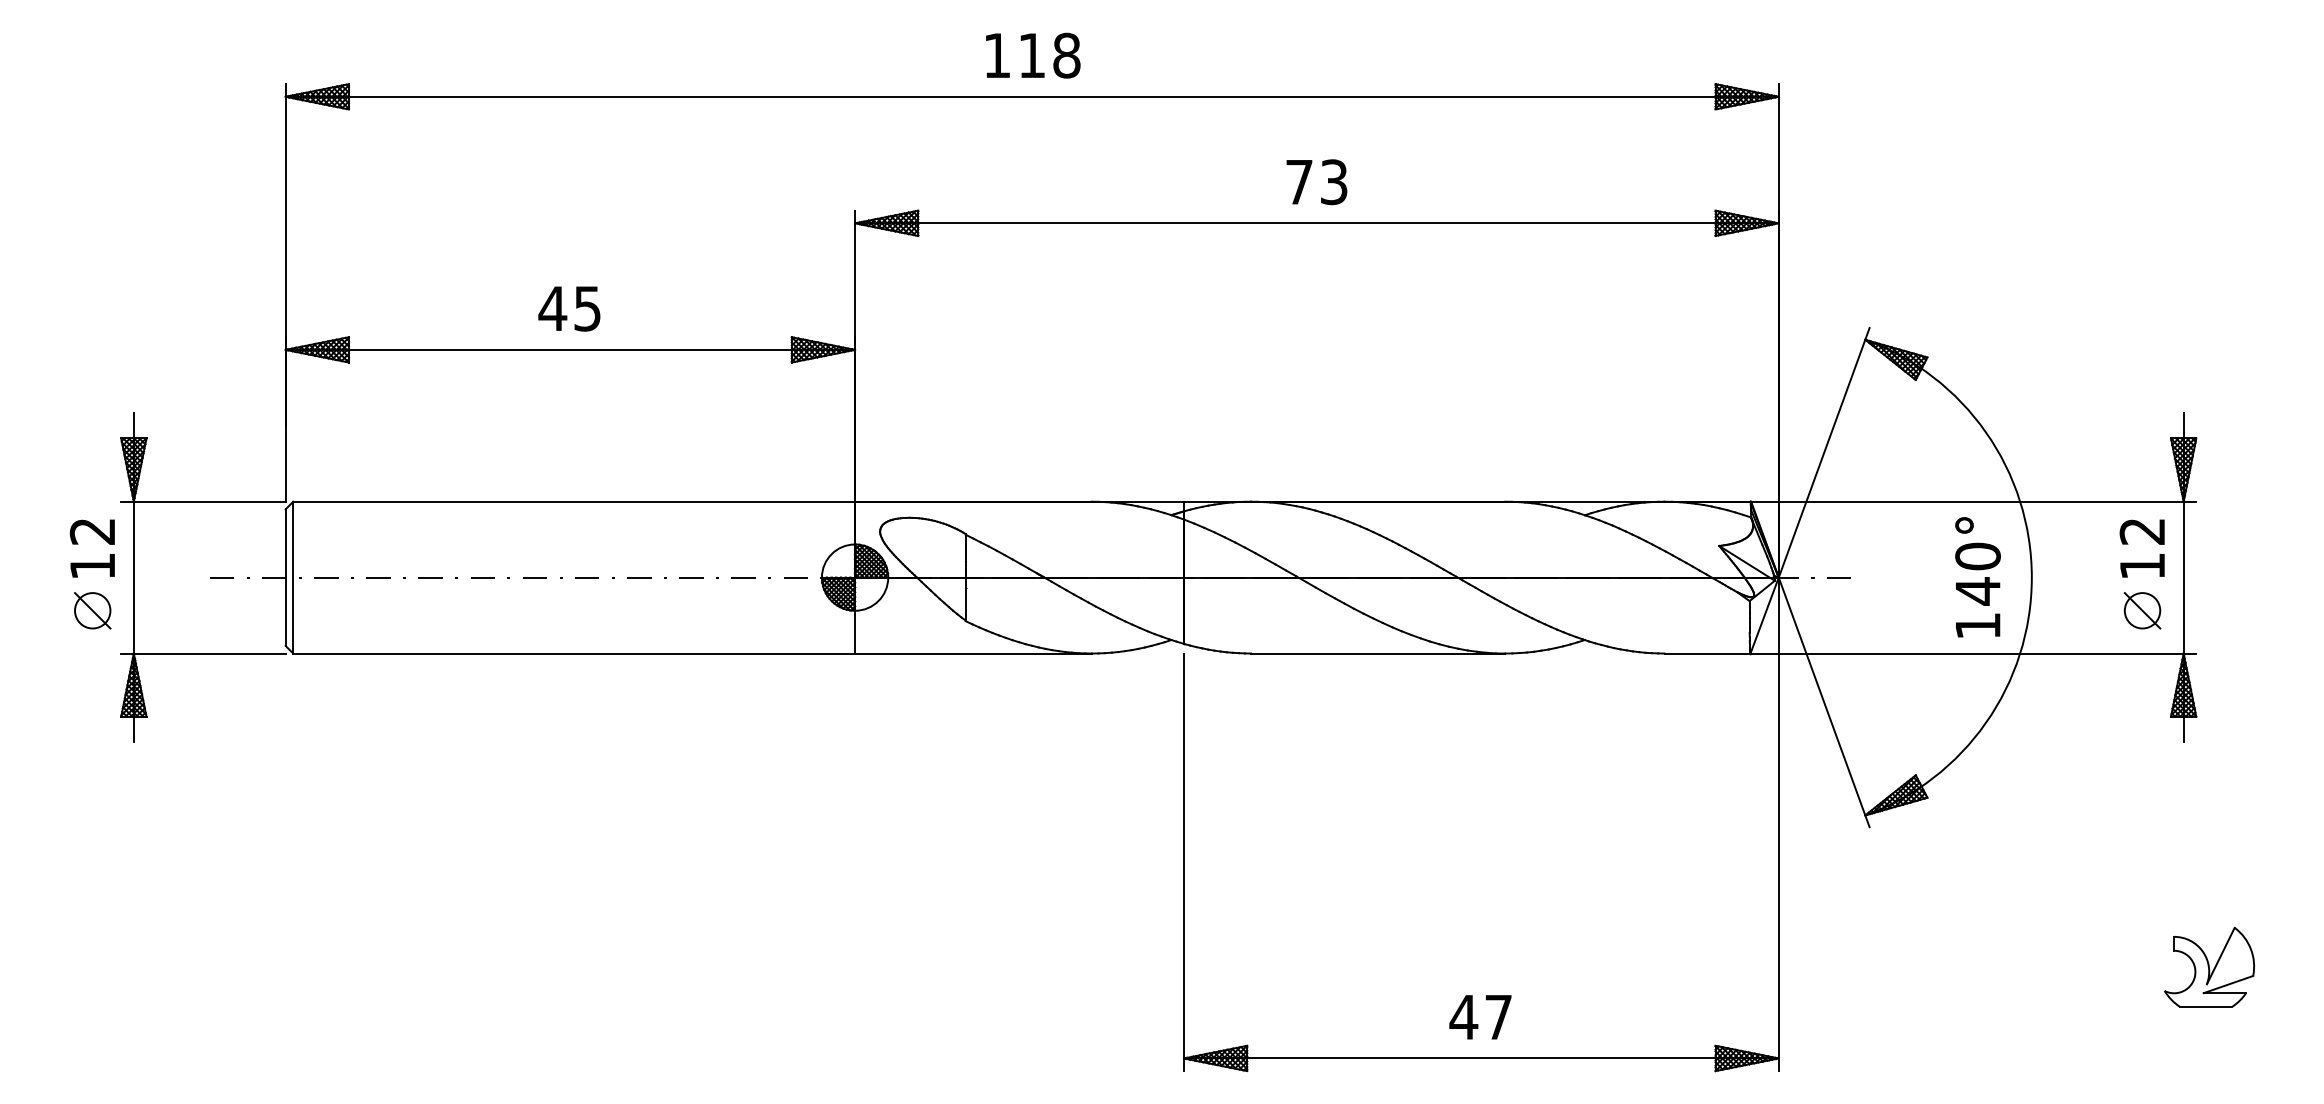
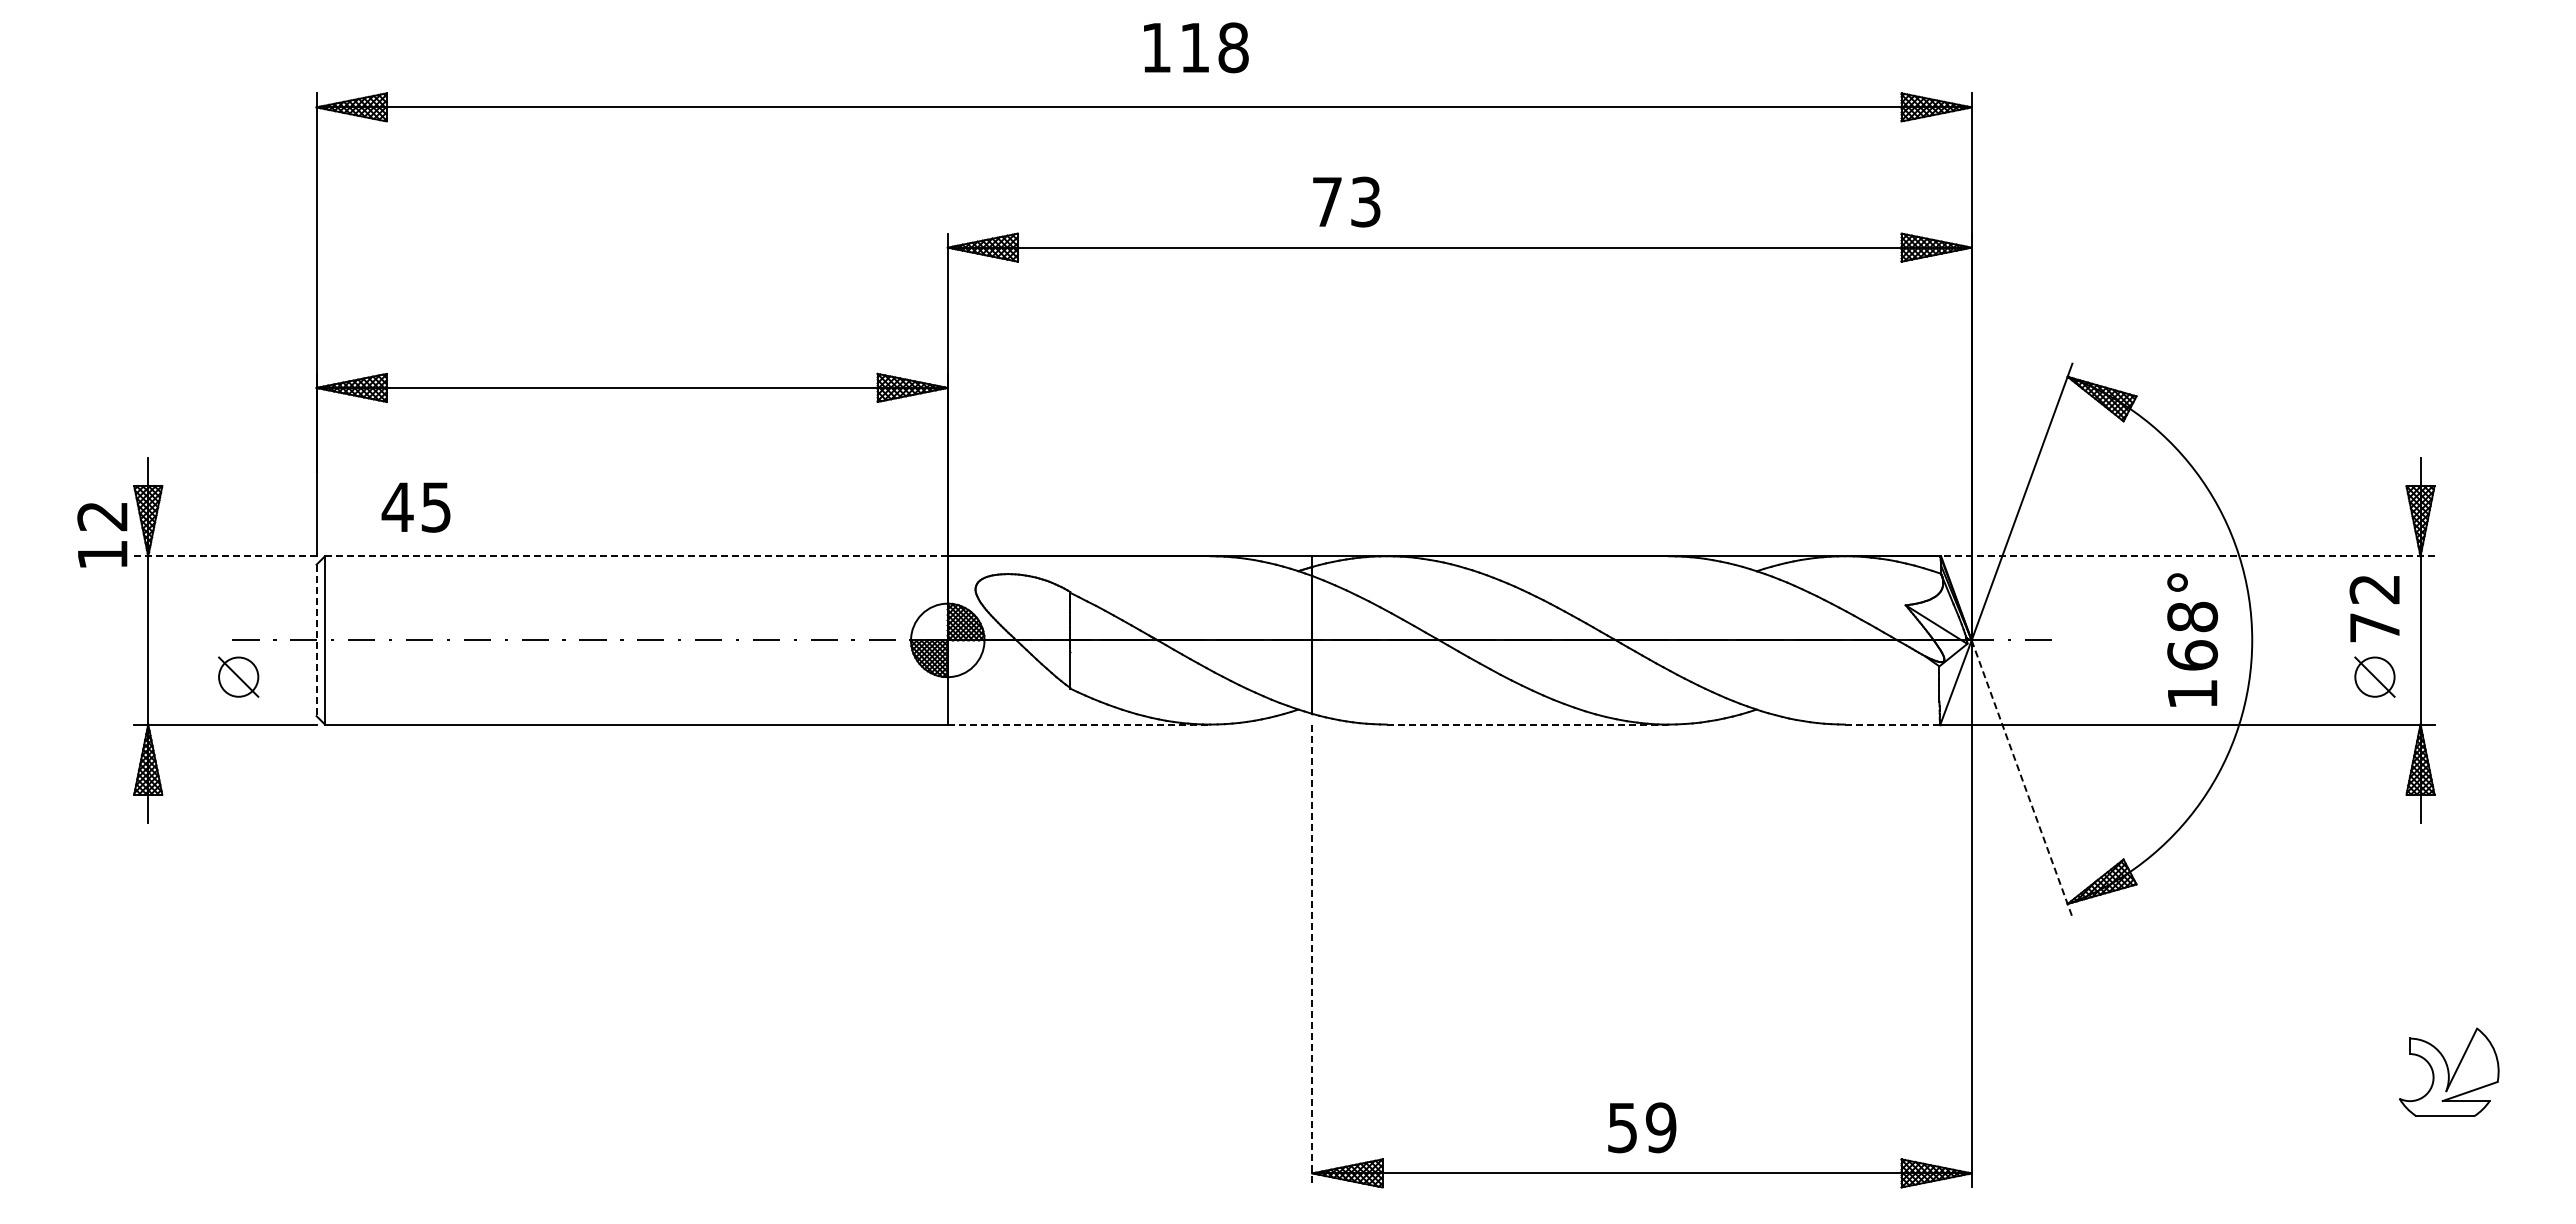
text: (1033, 55) -> (1196, 47), moved
text: (1316, 181) -> (1346, 201), moved
text: (568, 308) -> (415, 507), moved
line: (203, 501) -> (225, 556), solid -> dashed
line: (573, 501) -> (635, 556), solid -> dashed
line: (1973, 501) -> (2187, 556), solid -> dashed
text: (92, 548) -> (102, 535), moved
text: (2142, 565) -> (2374, 627), 12 -> 72
text: (1977, 574) -> (2192, 636), 140° -> 168°
line: (285, 577) -> (316, 640), solid -> dashed
part: (92, 610) -> (238, 676), moved
line: (973, 653) -> (1079, 724), solid -> dashed
line: (1378, 653) -> (1527, 724), solid -> dashed
line: (1707, 653) -> (1892, 724), solid -> dashed
line: (1824, 703) -> (2022, 779), solid -> dashed
line: (1184, 862) -> (1312, 956), solid -> dashed
text: (1480, 1017) -> (1641, 1127), 47 -> 59

